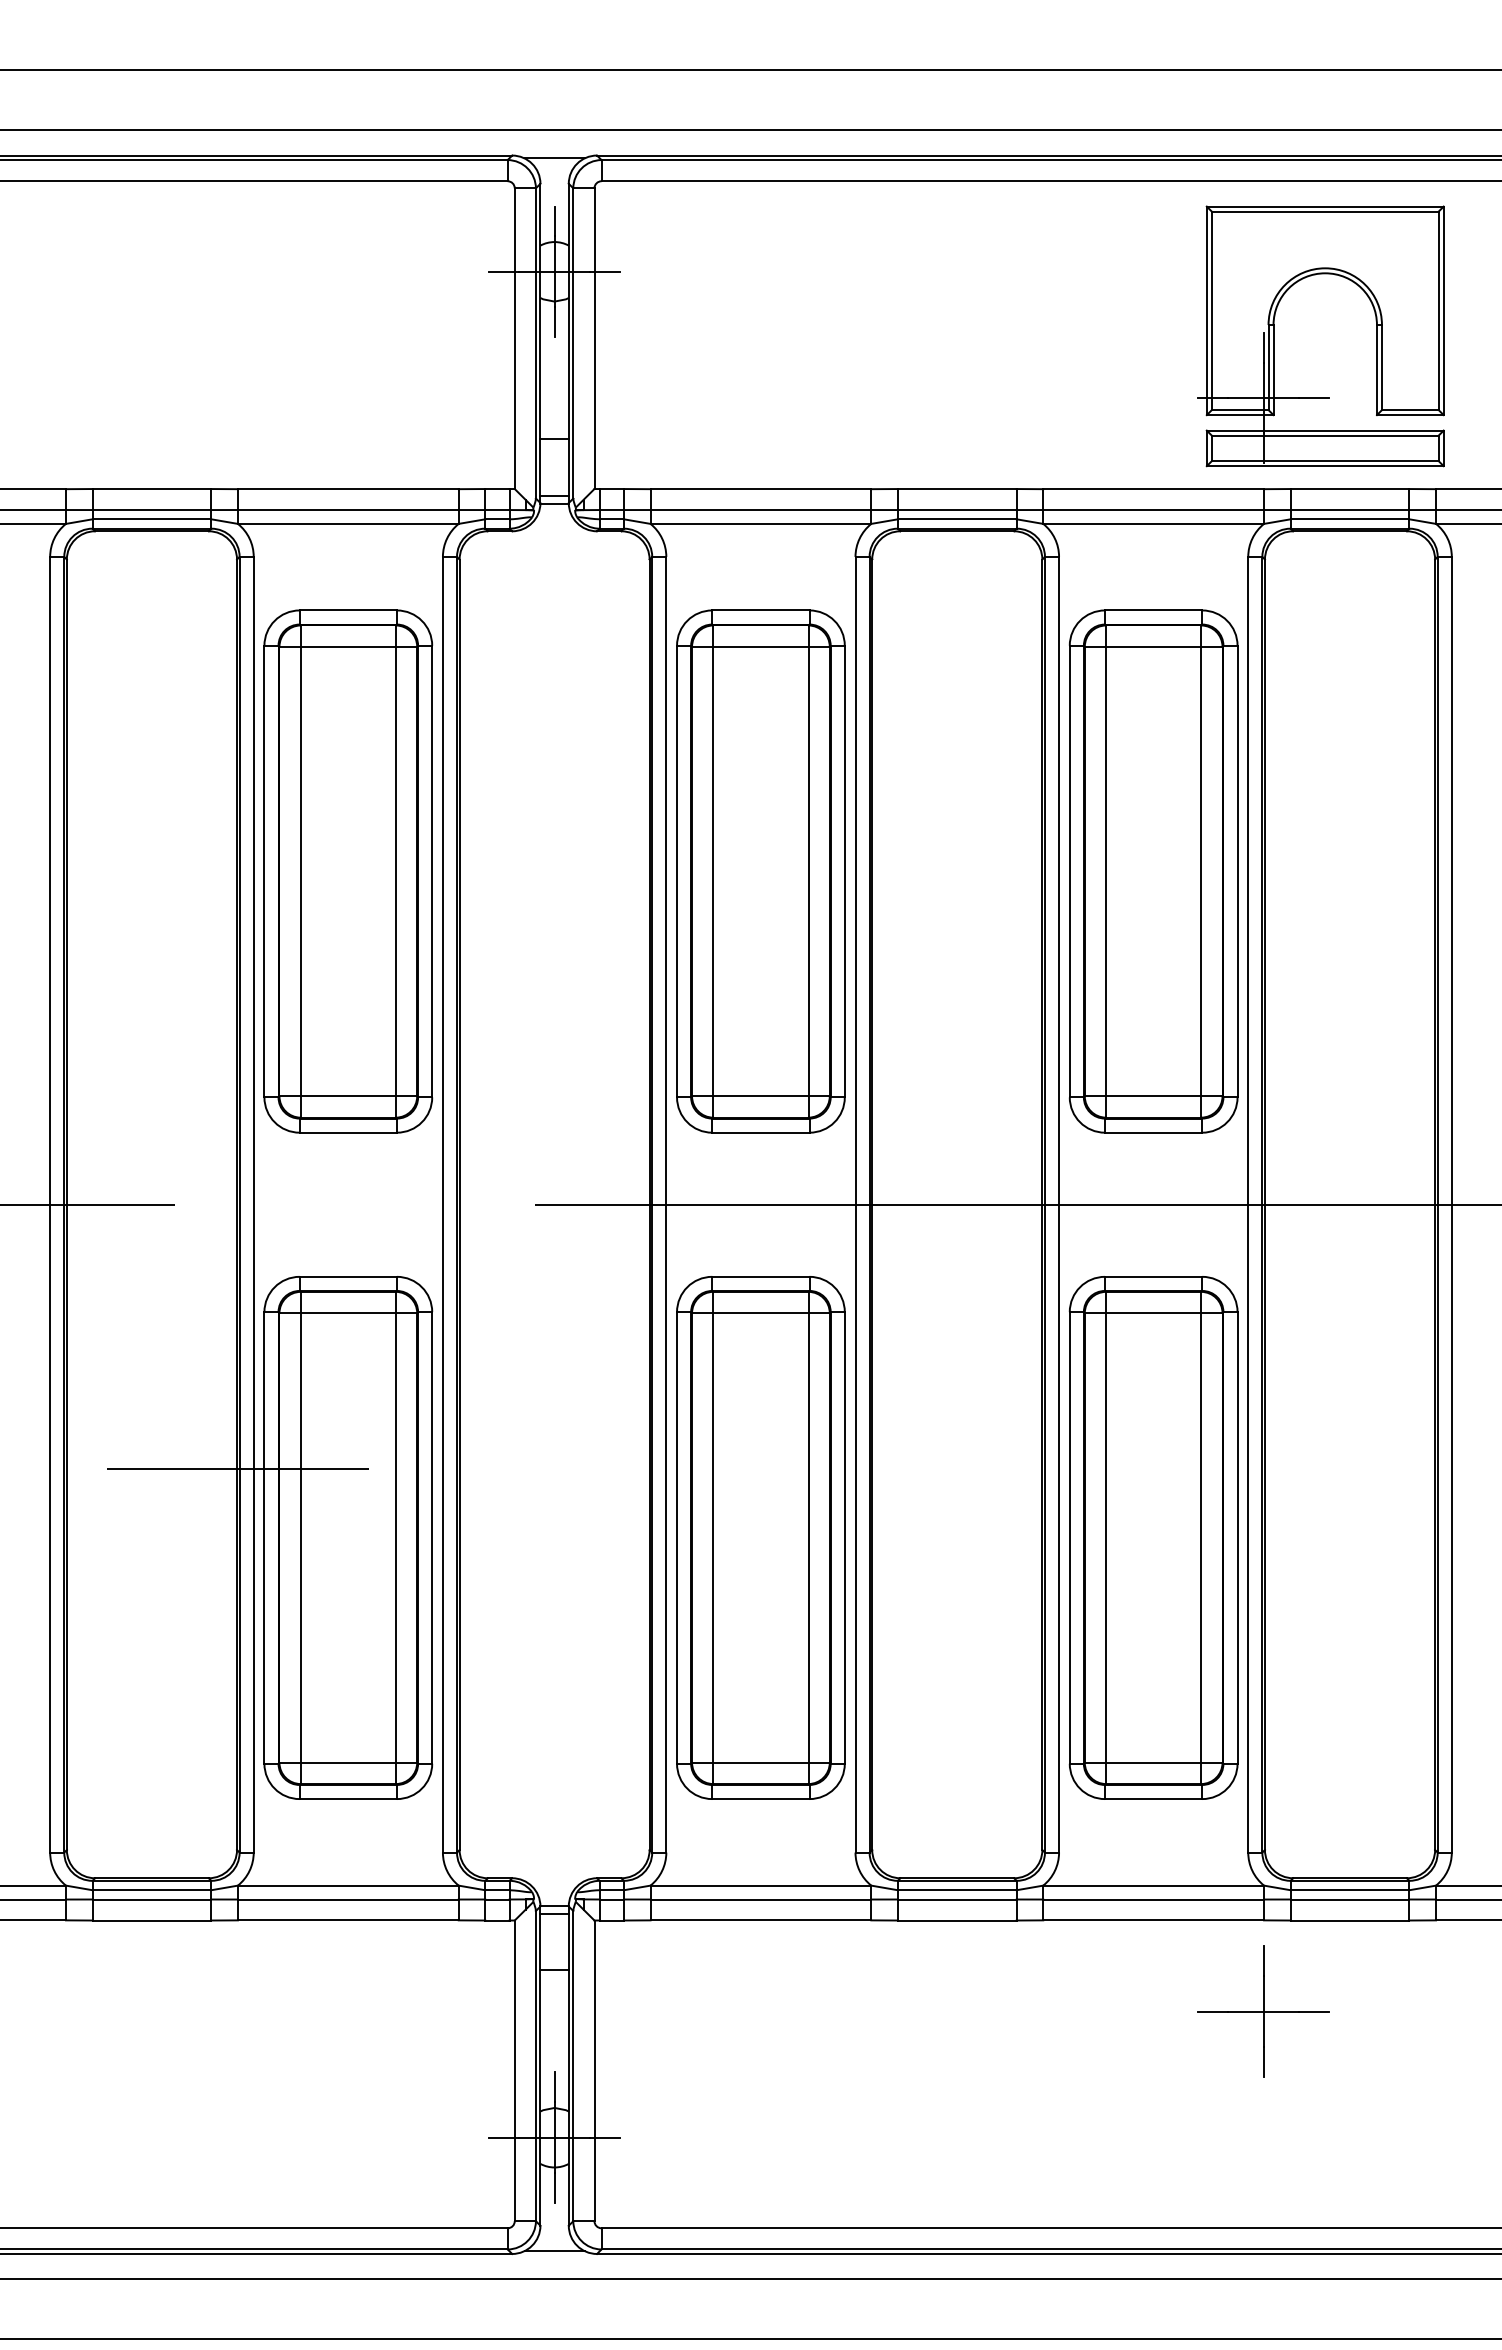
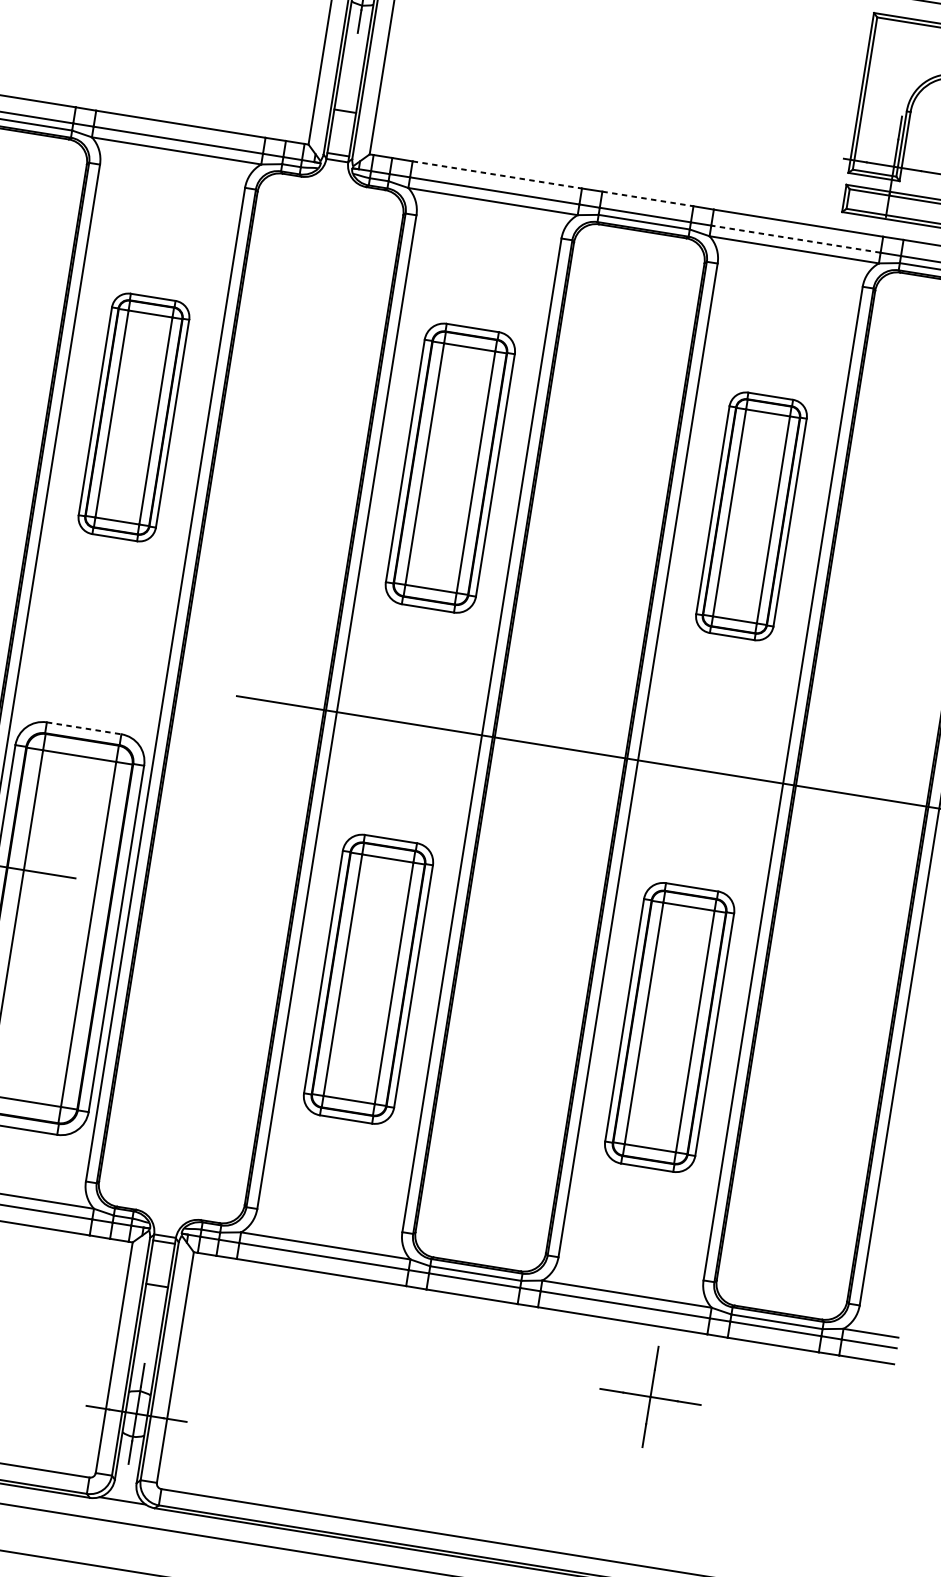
line: (761, 489) -> (497, 175), solid -> dashed
line: (957, 489) -> (648, 199), solid -> dashed
line: (1153, 510) -> (795, 239), solid -> dashed
part: (348, 871) -> (134, 417), size x0.6
part: (760, 871) -> (450, 468), size x0.7
part: (1153, 871) -> (751, 516), size x0.6
line: (348, 1276) -> (84, 728), solid -> dashed
part: (760, 1537) -> (368, 978), size x0.7
part: (1153, 1537) -> (669, 1027), size x0.7
part: (1263, 2011) -> (650, 1396), moved

